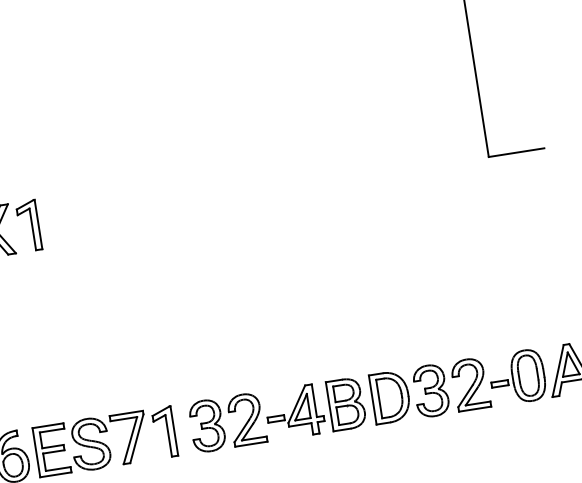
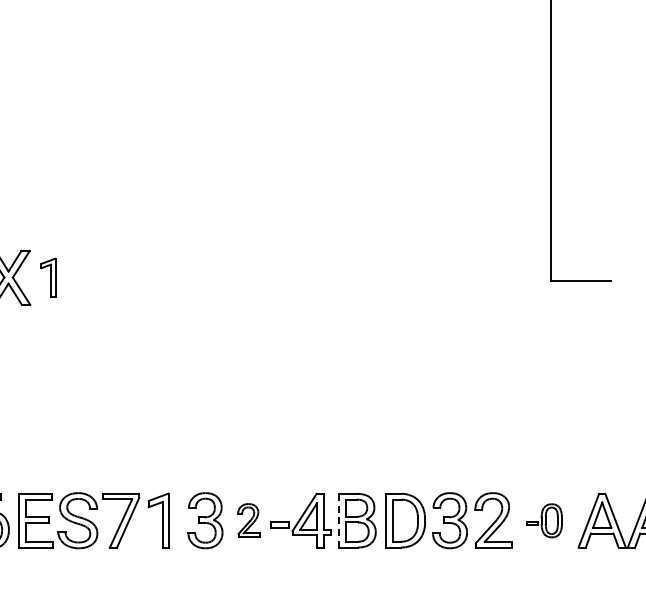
part: (28, 225) -> (48, 277), size x0.7
part: (517, 377) -> (544, 520), size x0.6
line: (329, 406) -> (339, 520), solid -> dashed
part: (246, 419) -> (248, 520), size x0.6

